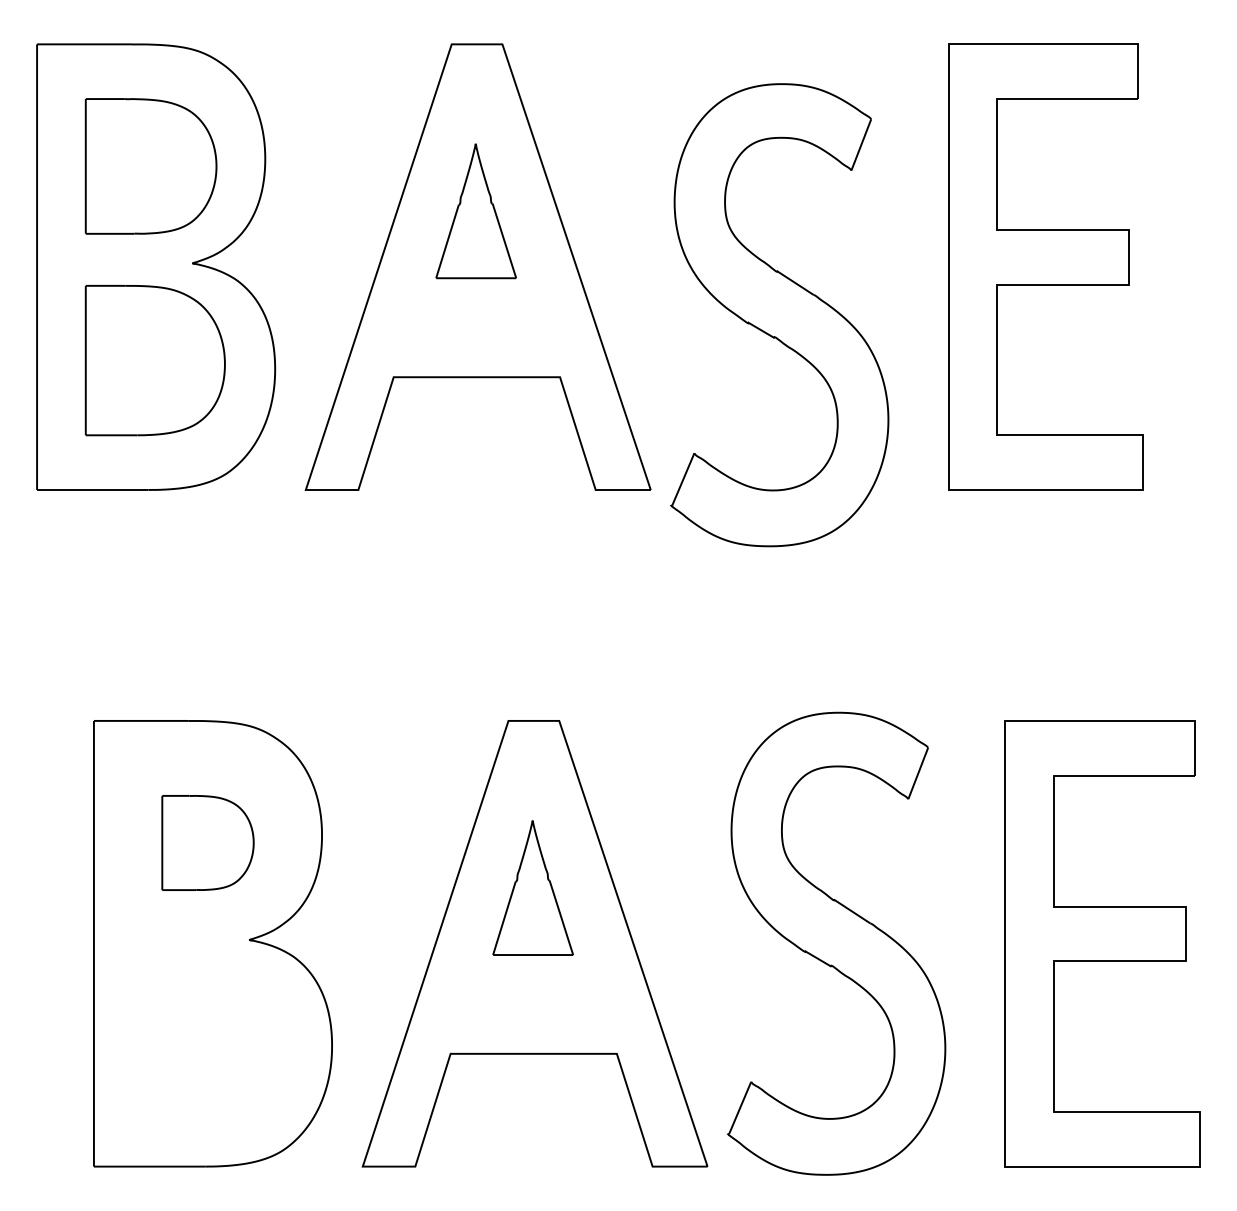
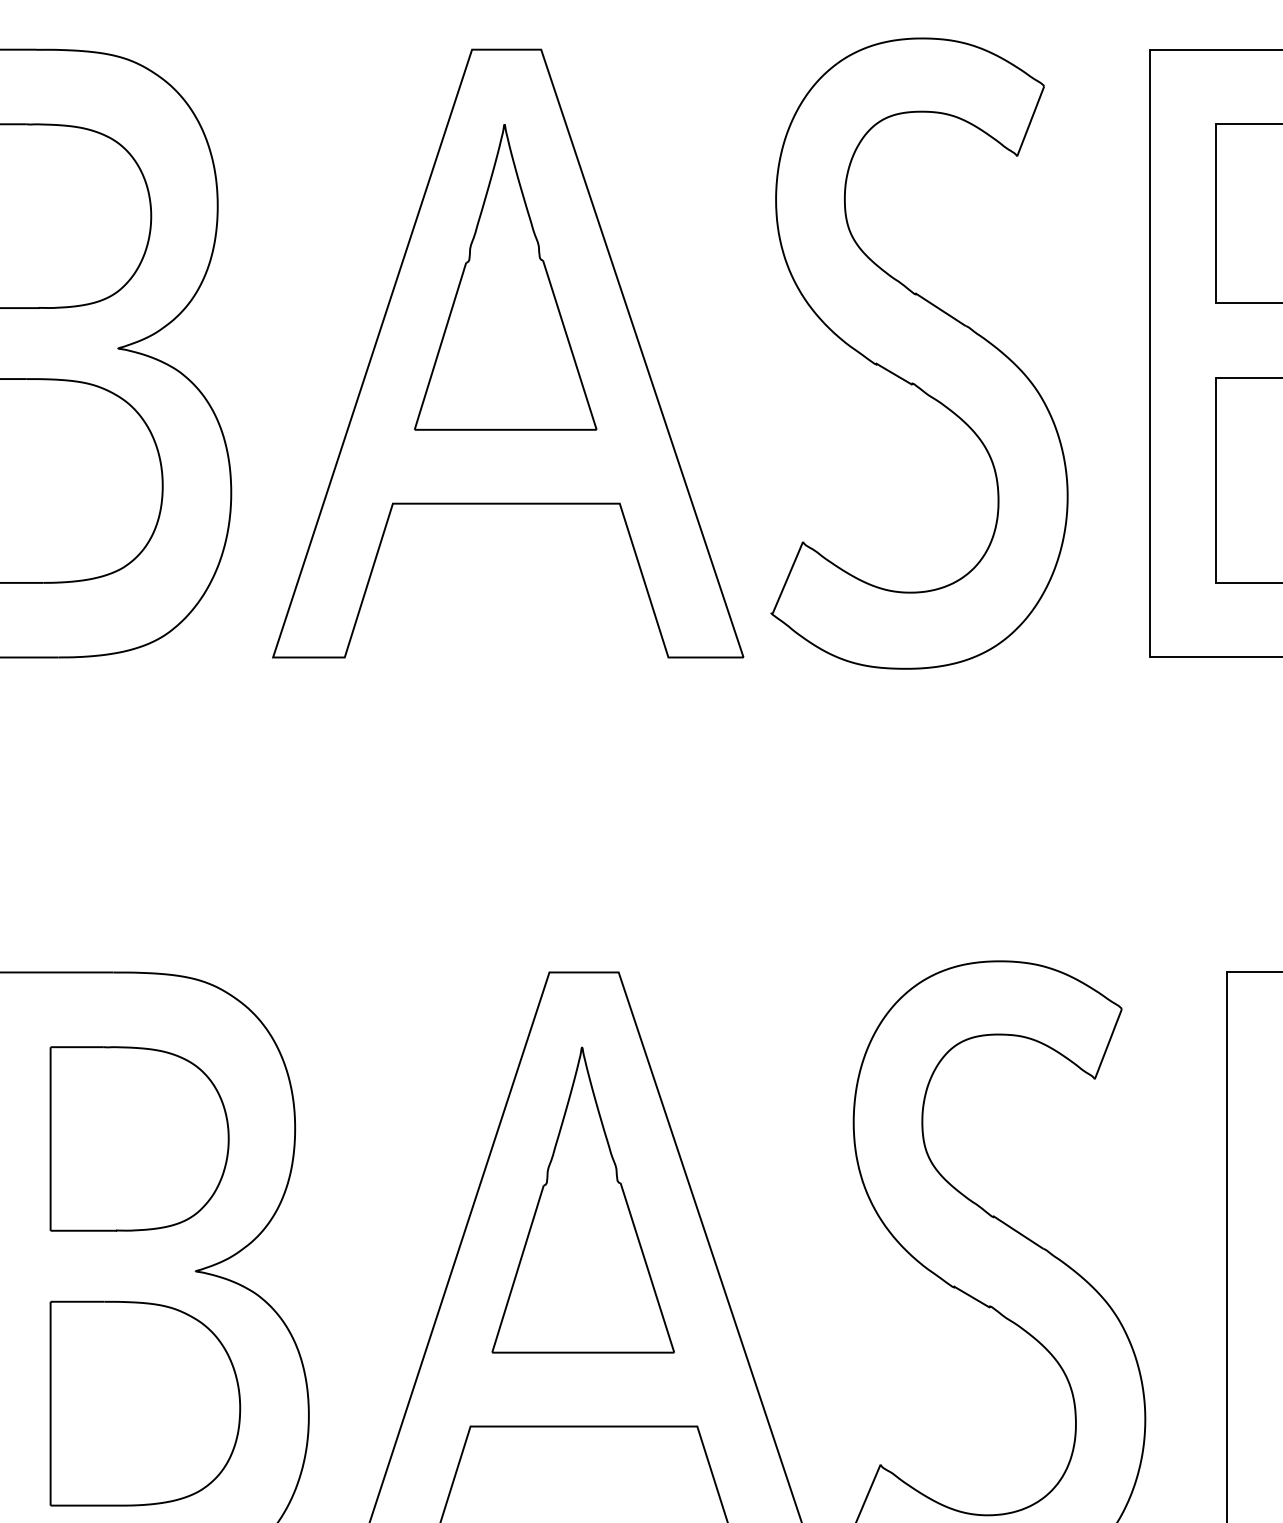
part: (475, 210) -> (504, 276), size x1.67
part: (779, 315) -> (919, 354), moved
part: (207, 842) -> (138, 1138), size x1.43
part: (532, 887) -> (582, 1199), size x1.67
part: (211, 1036) -> (144, 1402), added

